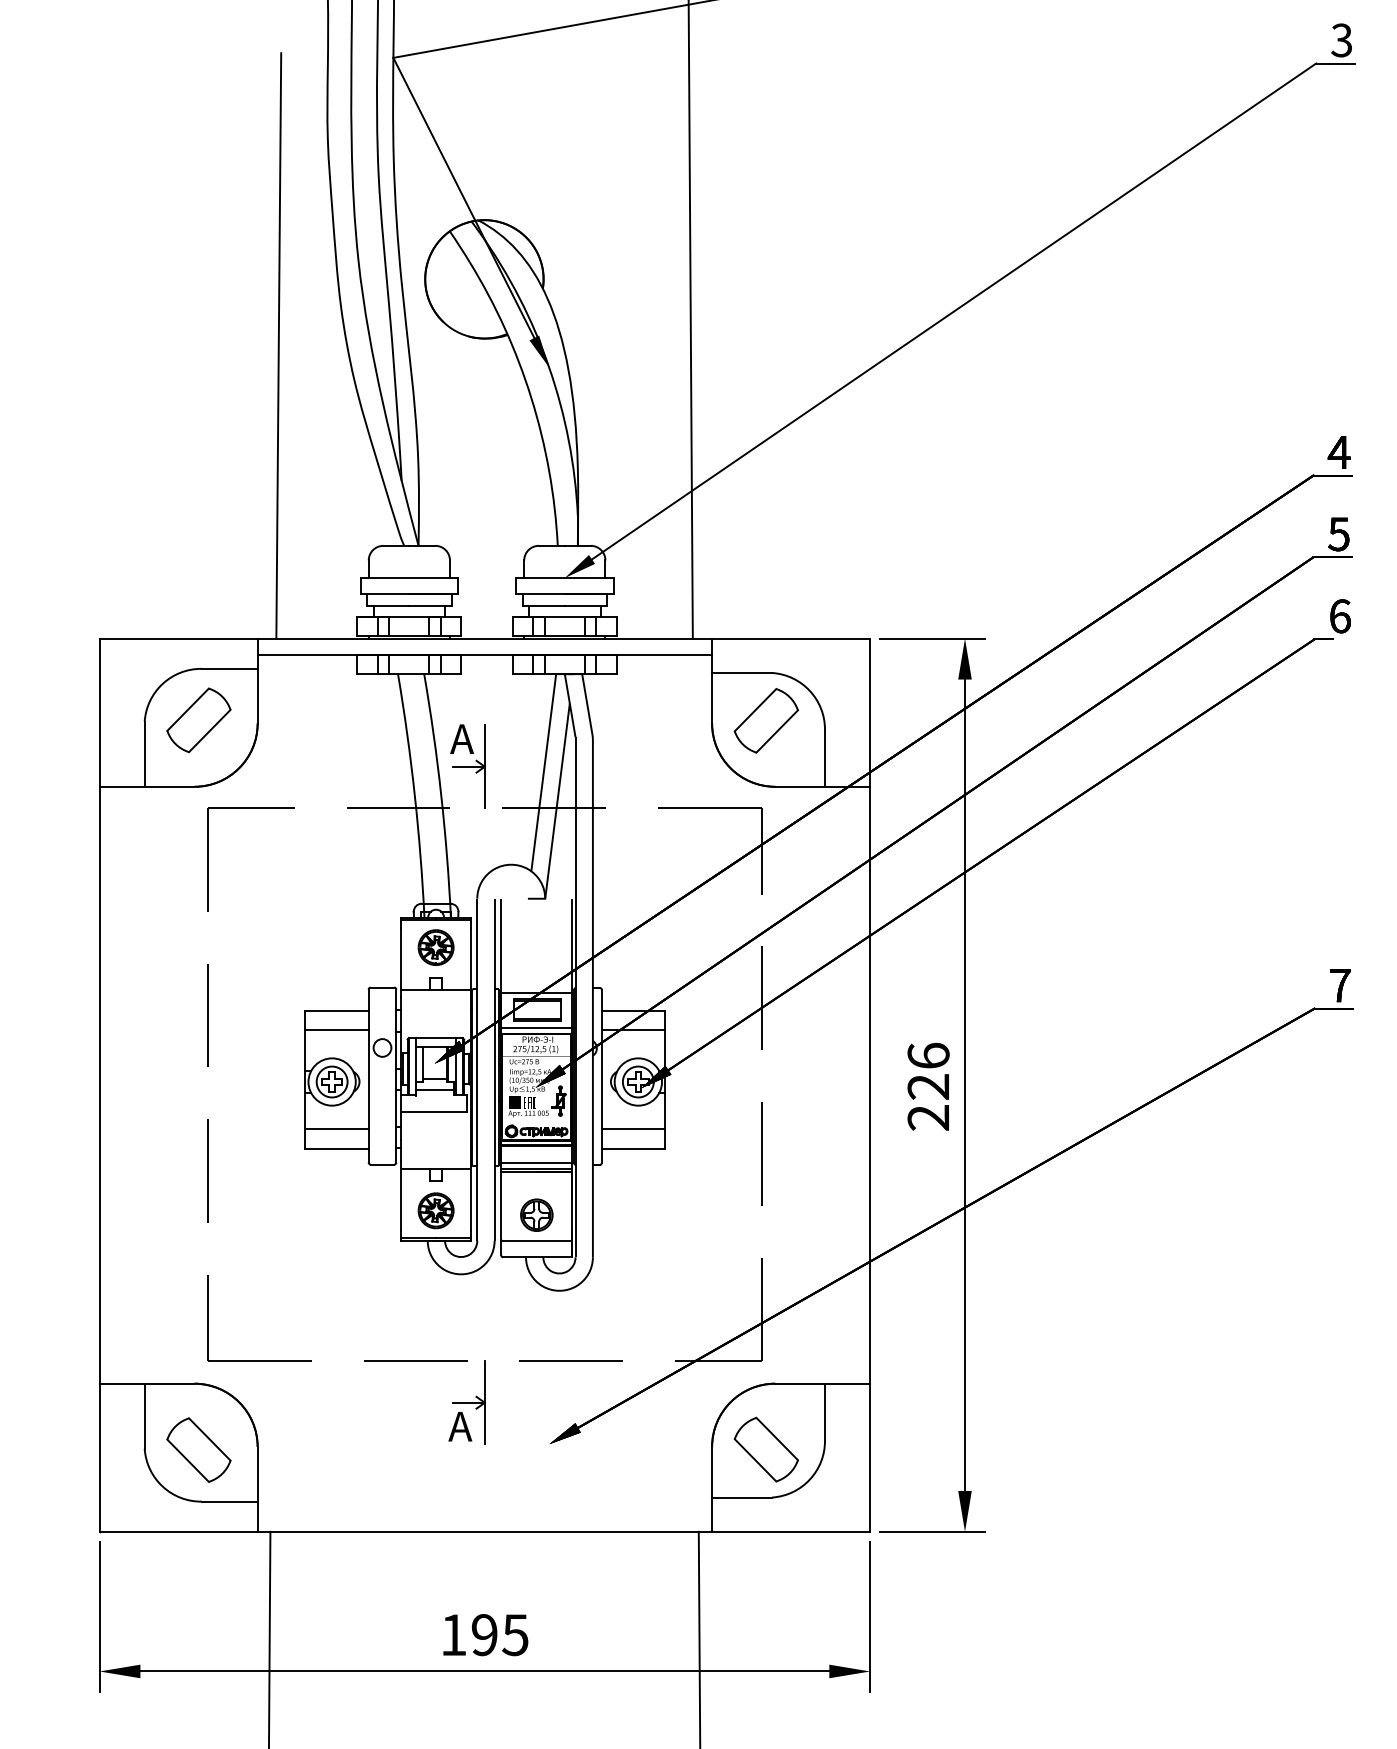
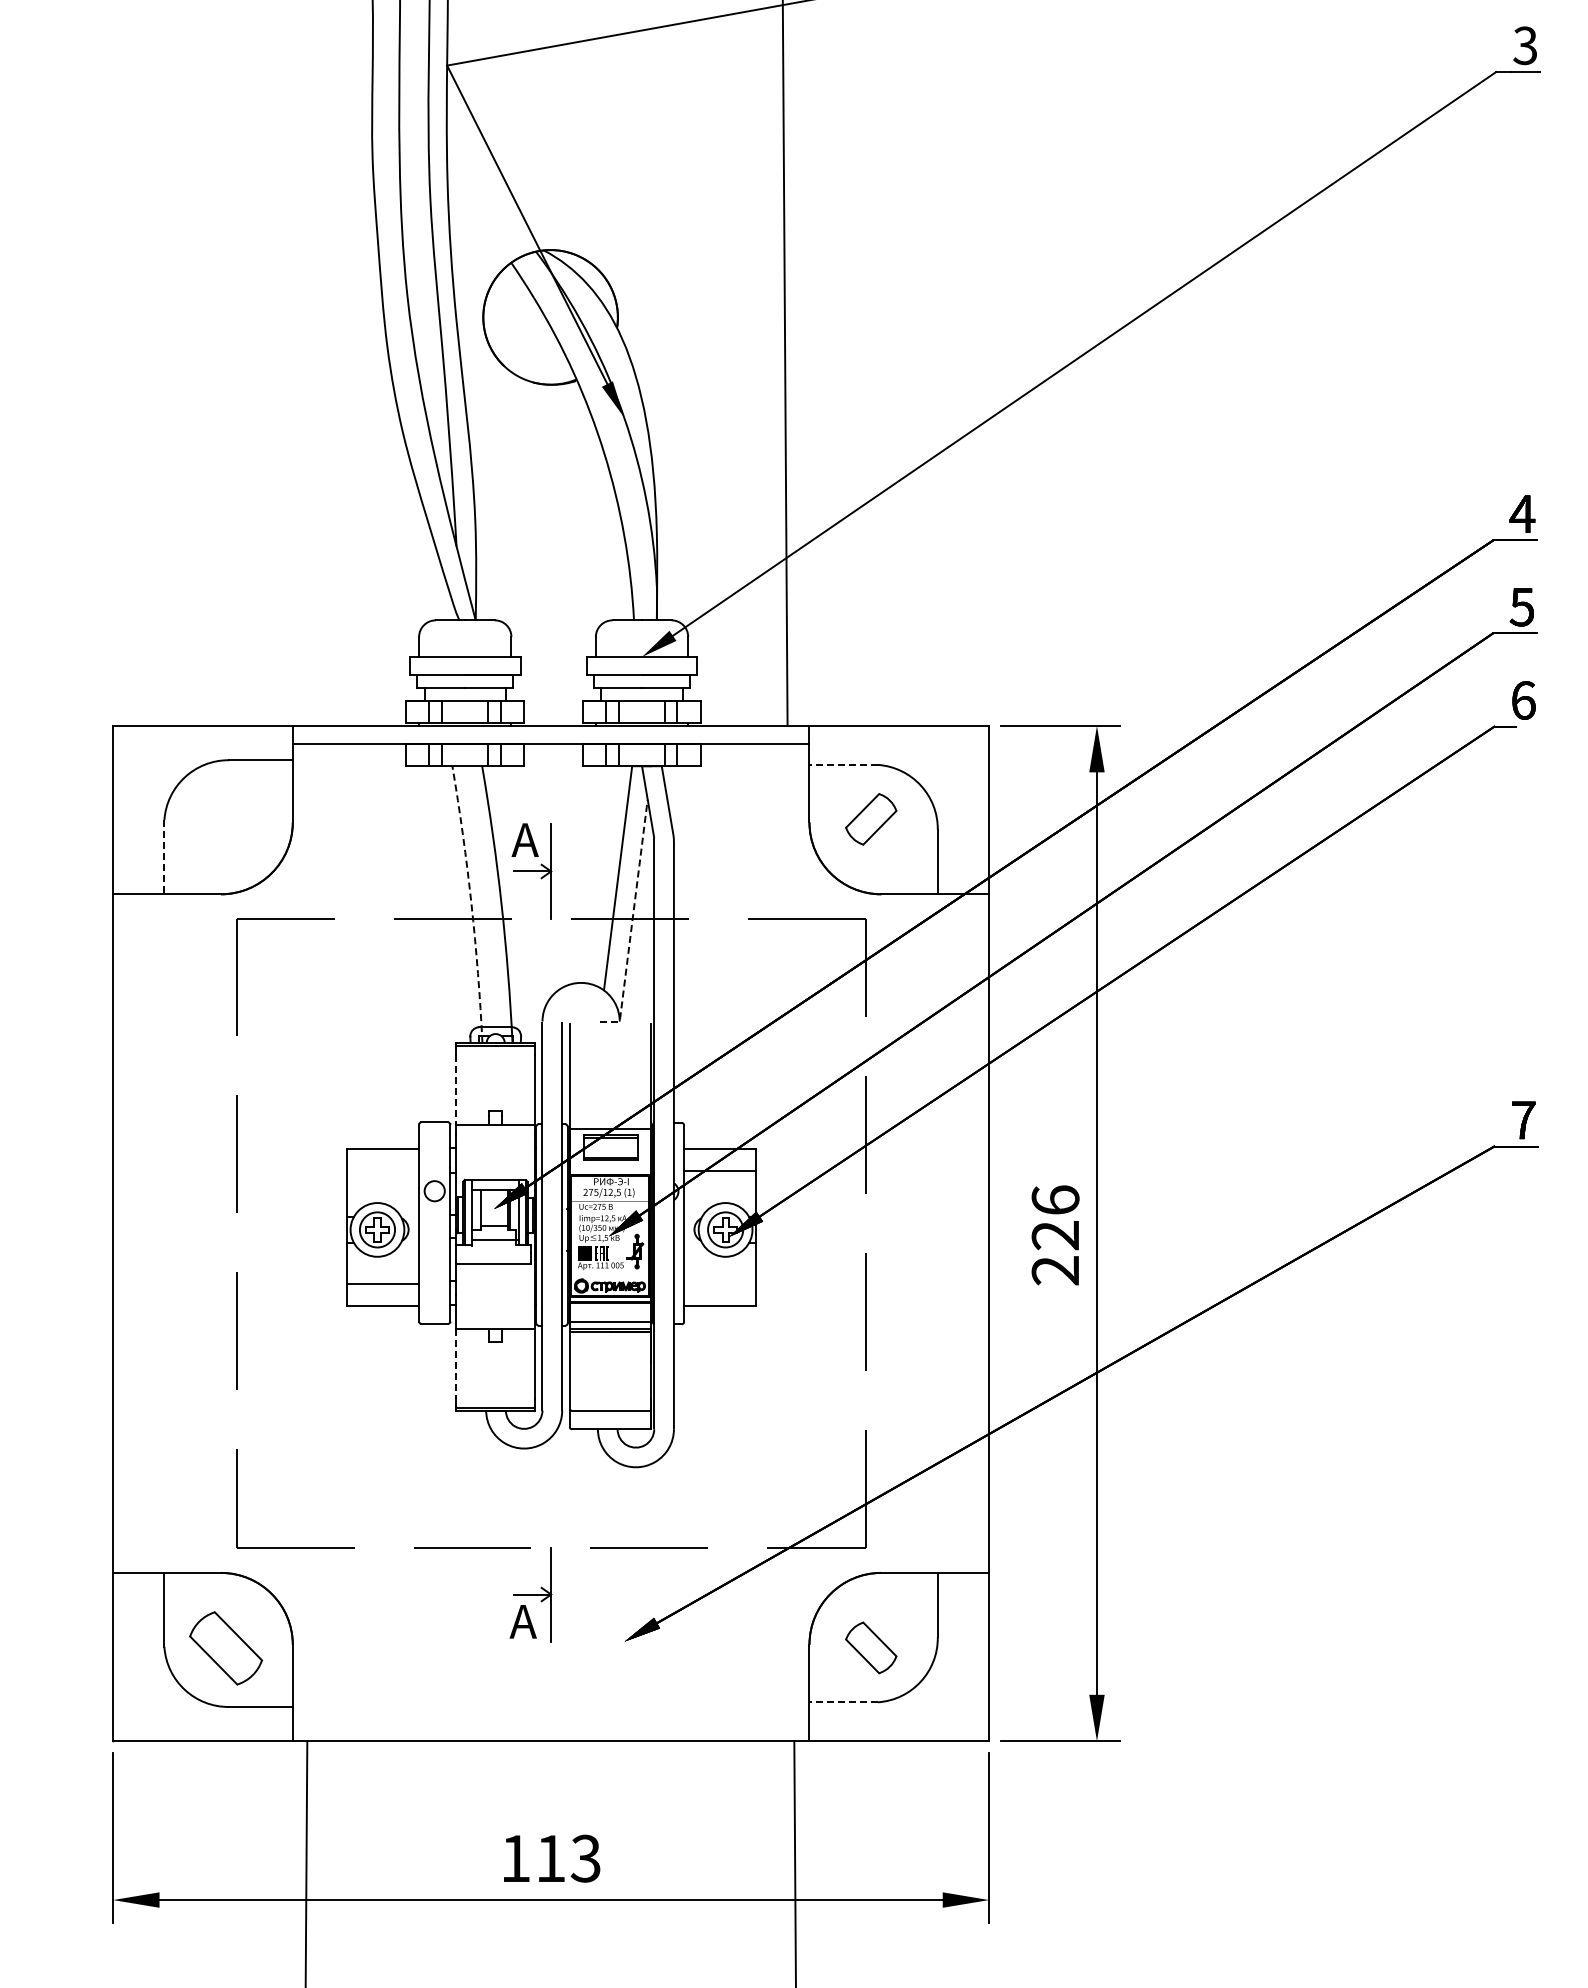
line: (278, 345) -> (316, 392), removed
line: (742, 672) -> (843, 764), solid -> dashed
part: (198, 720) -> (225, 818), removed
part: (766, 721) -> (871, 819), size x0.7
line: (144, 753) -> (164, 856), solid -> dashed
arc: (414, 795) -> (471, 904), solid -> dashed
line: (556, 809) -> (632, 920), solid -> dashed
part: (435, 947) -> (495, 1076), removed
line: (401, 959) -> (456, 1090), solid -> dashed
line: (537, 1027) -> (610, 1168), removed
line: (337, 1030) -> (383, 1171), removed
line: (633, 1129) -> (720, 1283), removed
line: (401, 1200) -> (456, 1364), solid -> dashed
part: (435, 1210) -> (495, 1376), removed
part: (537, 1215) -> (610, 1381), removed
part: (766, 1449) -> (871, 1647), size x0.7
line: (742, 1497) -> (843, 1702), solid -> dashed
text: (500, 1634) -> (568, 1858), 195 -> 113

